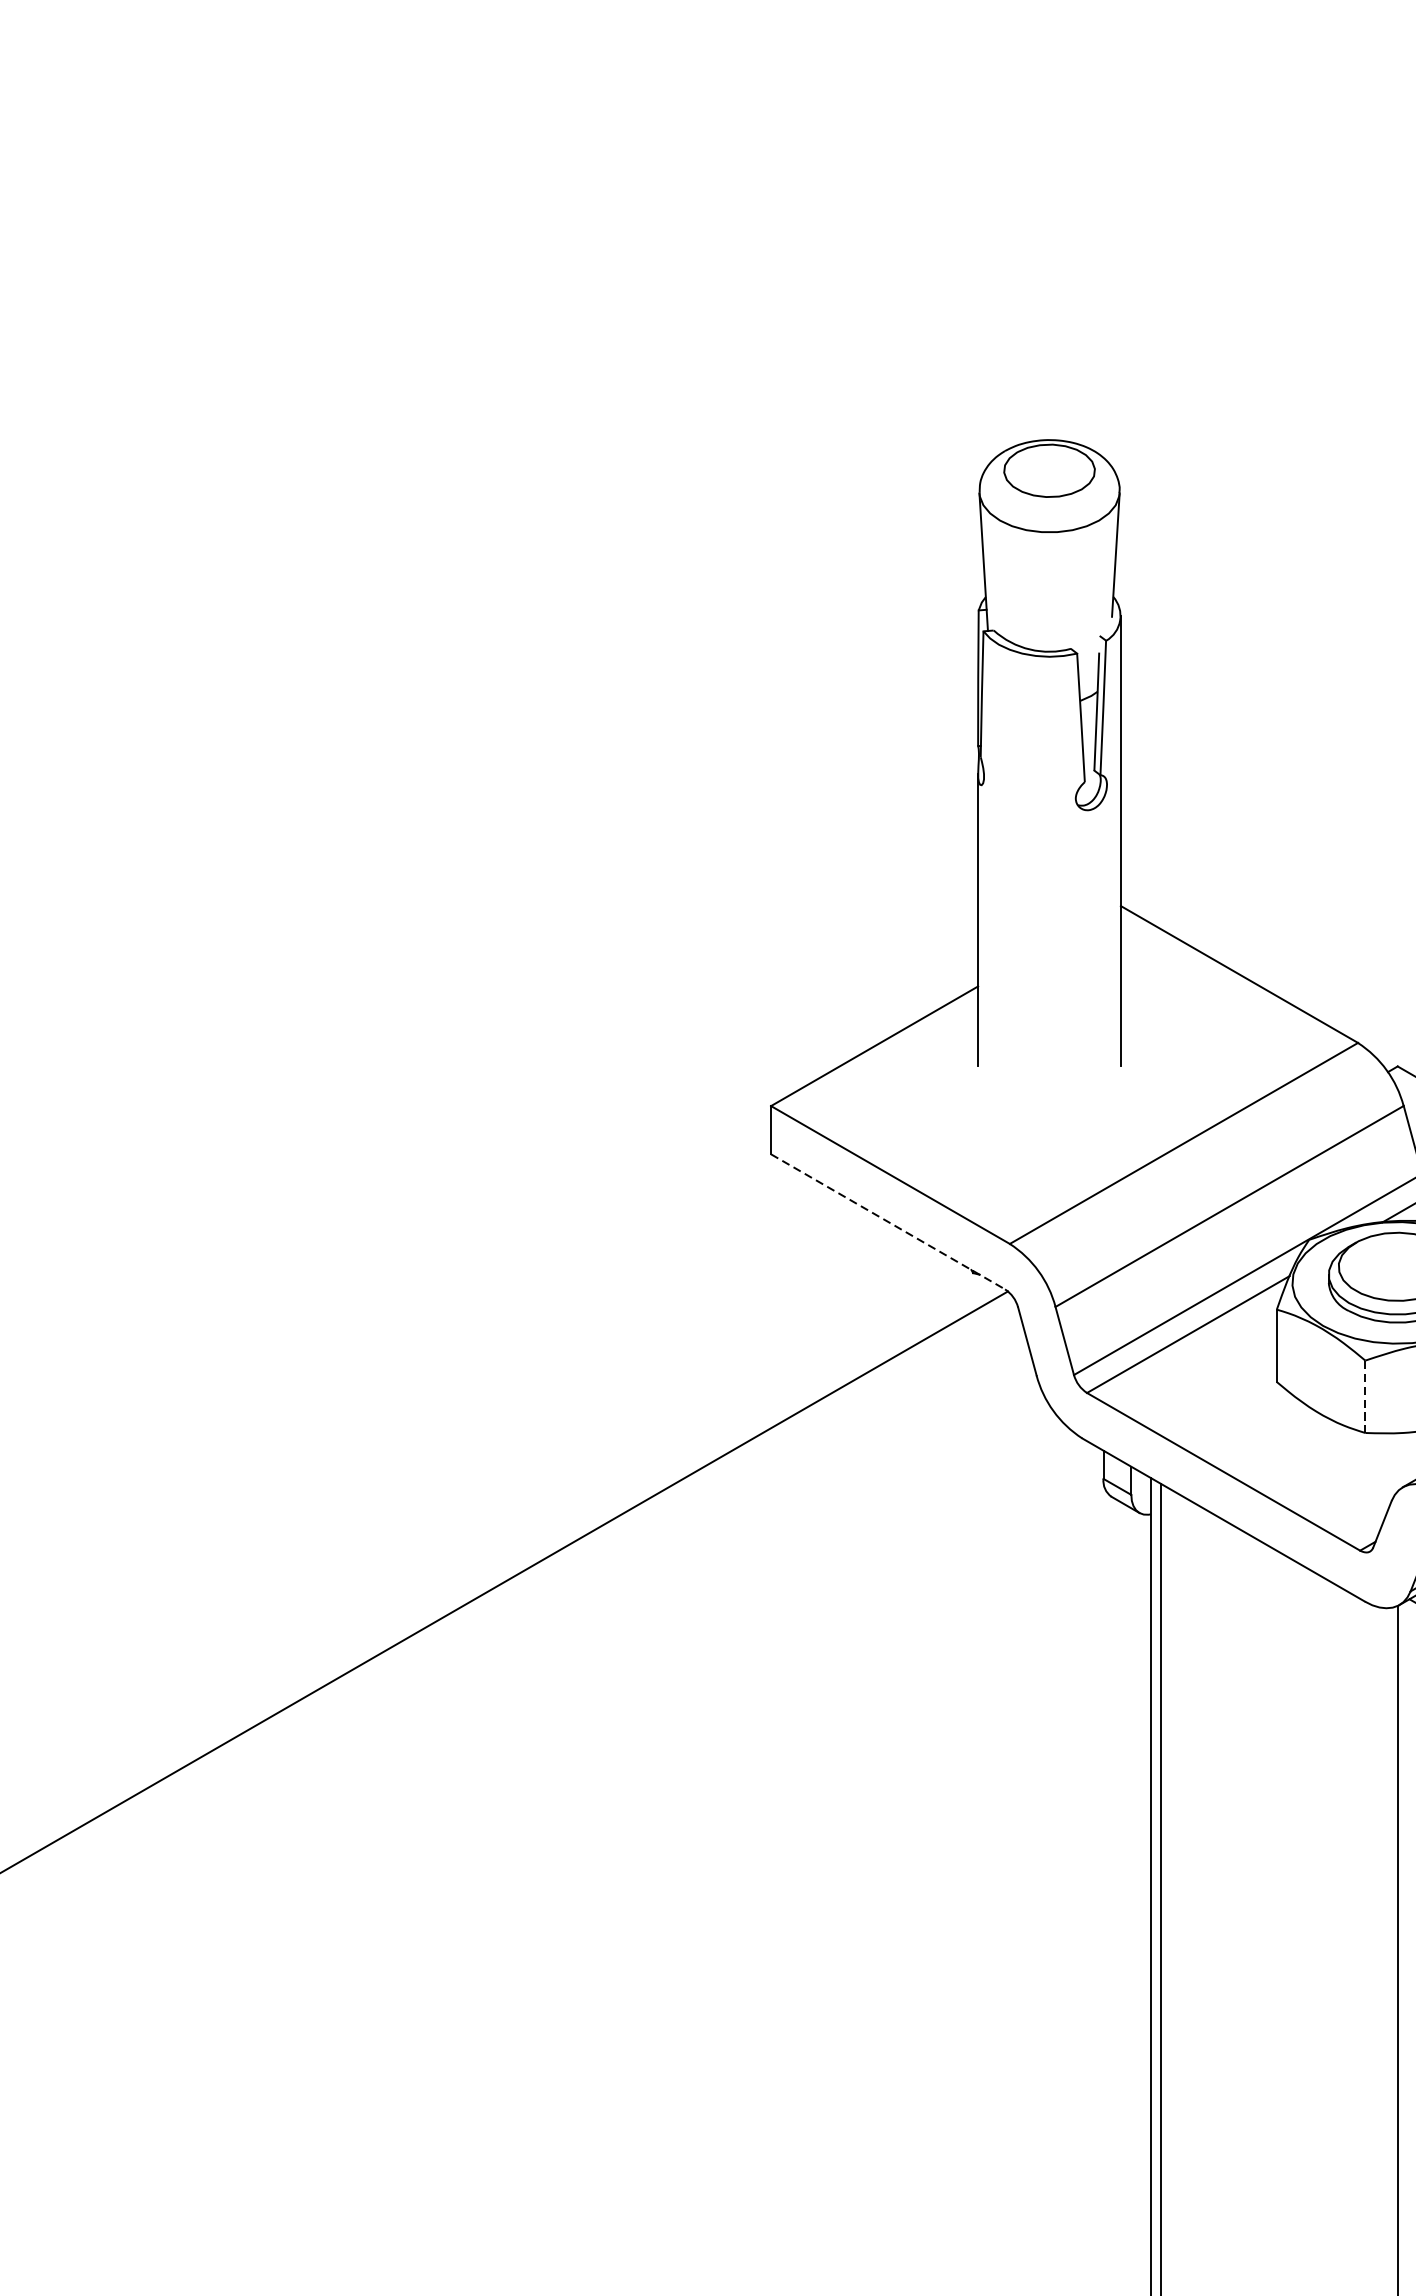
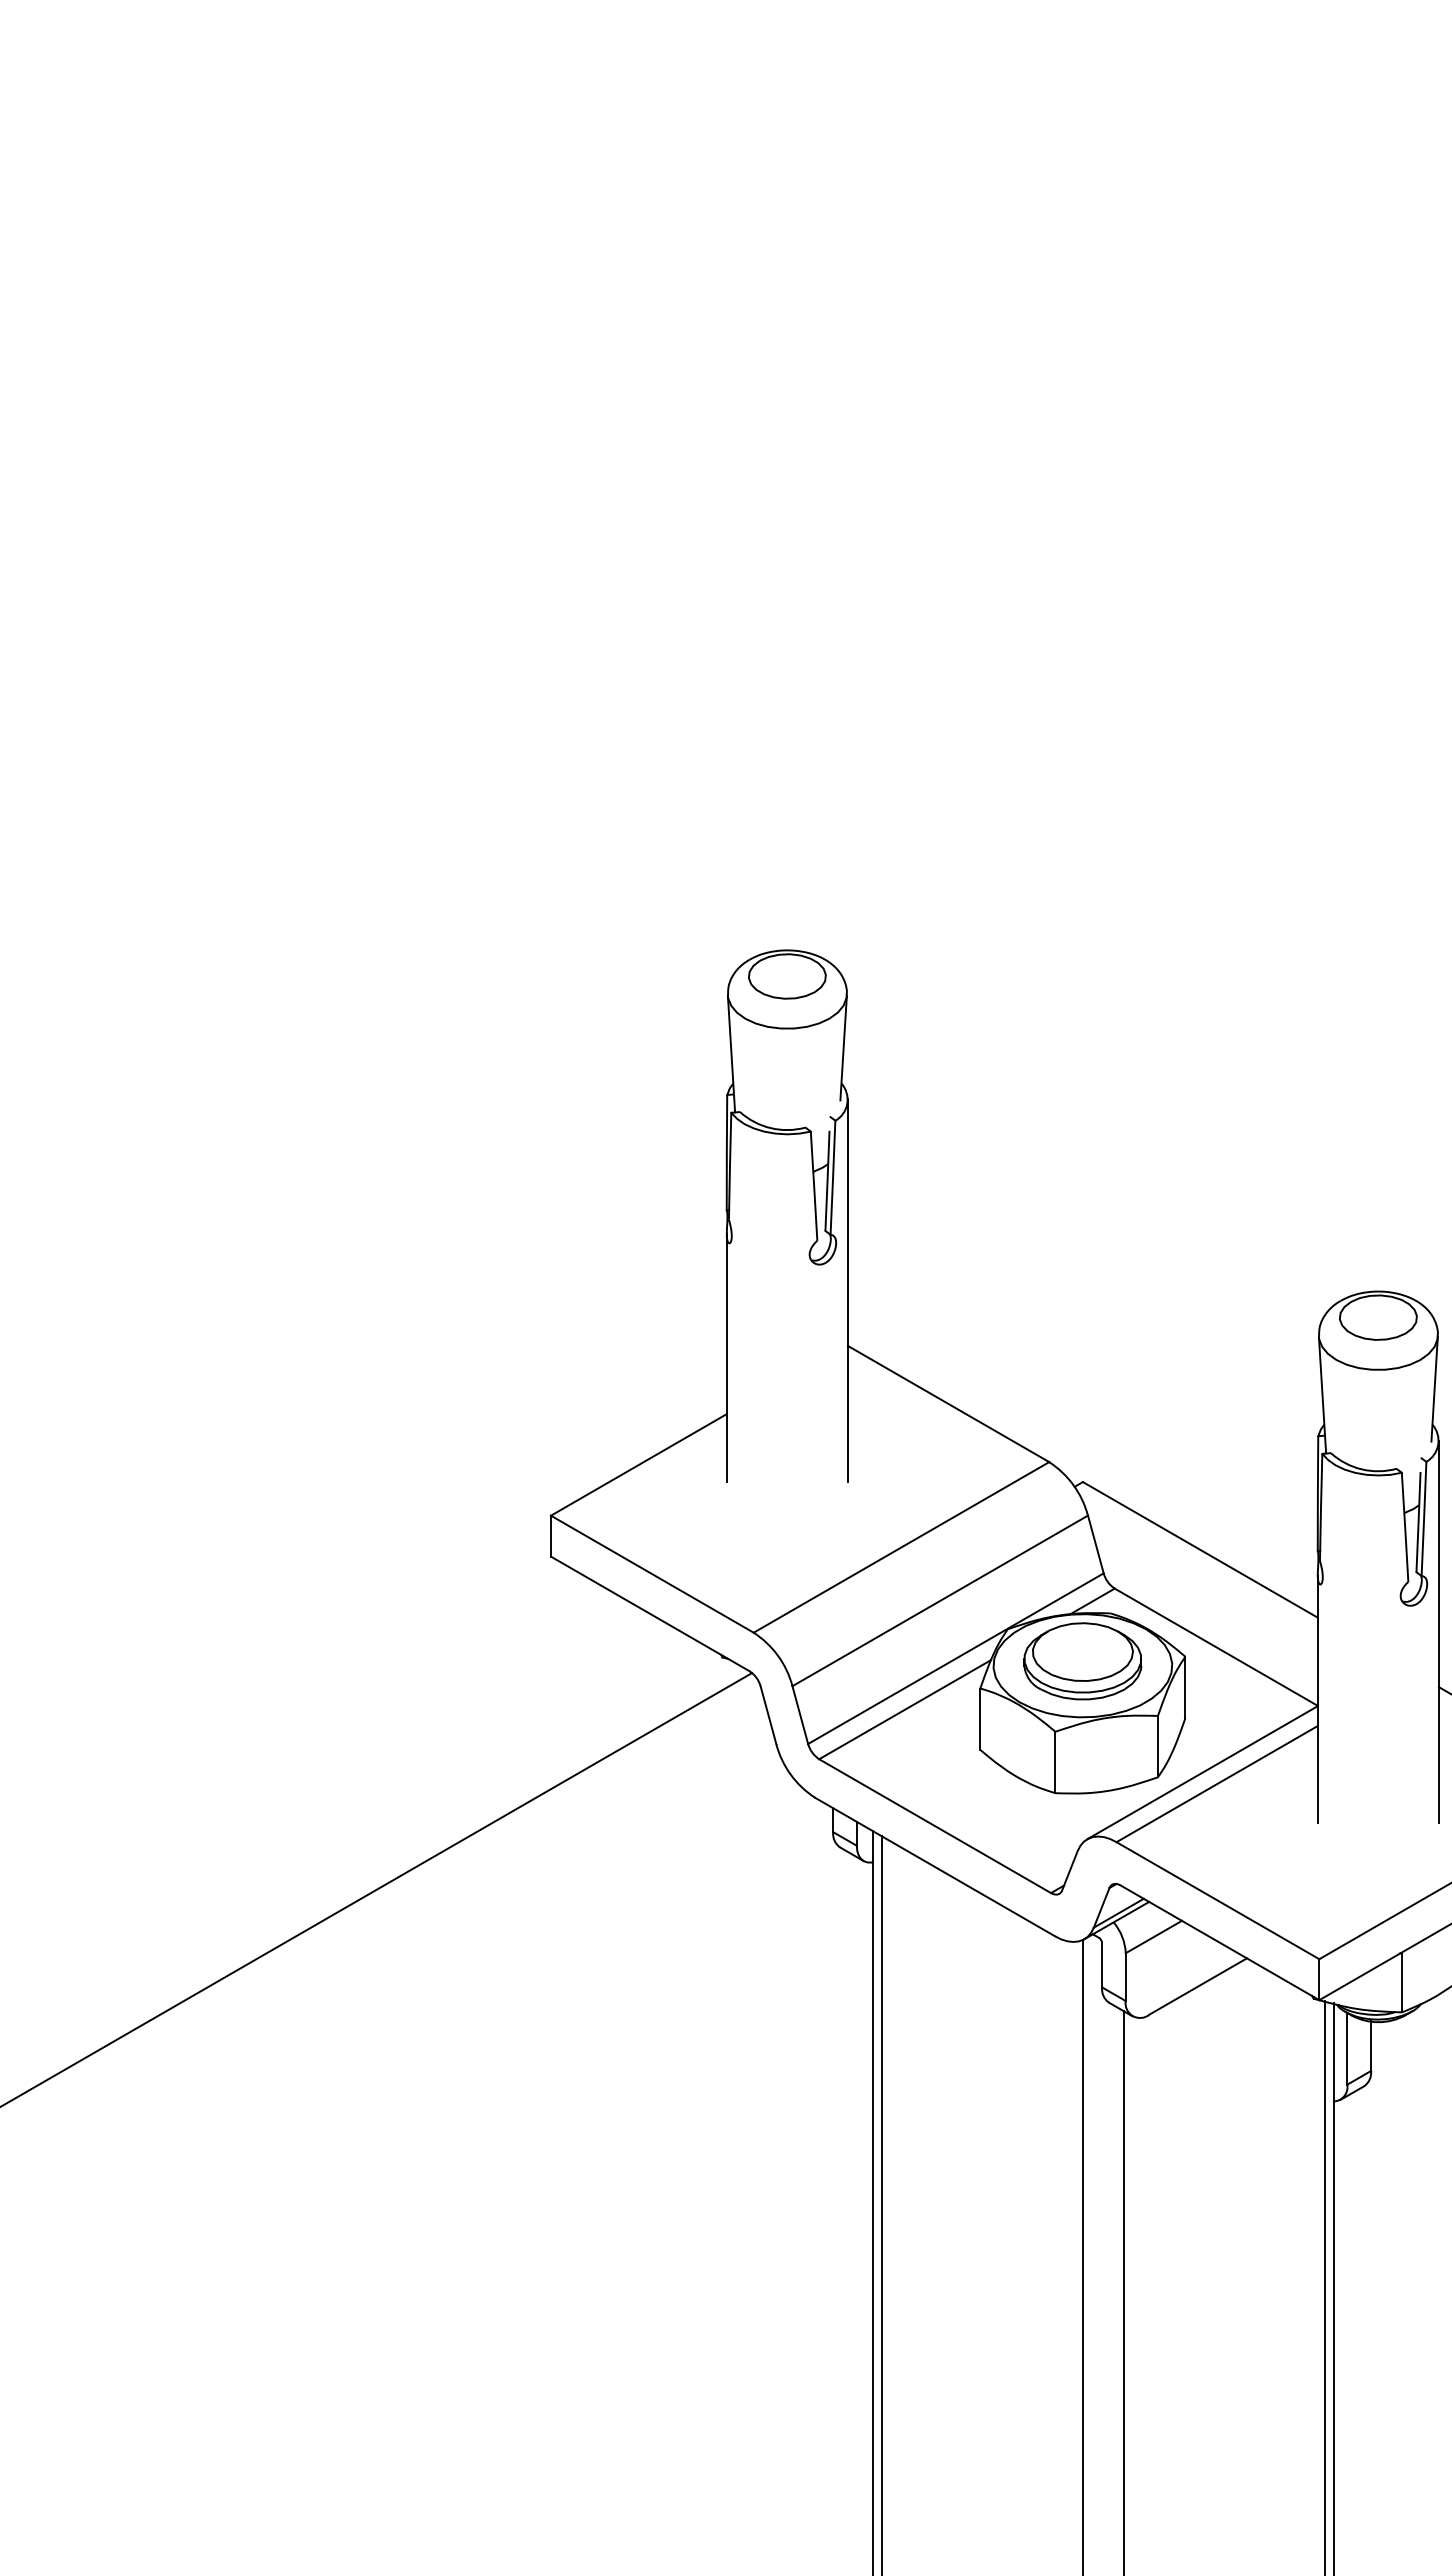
line: (888, 1221) -> (650, 1613), dashed -> solid
line: (1365, 1396) -> (1055, 1762), dashed -> solid

